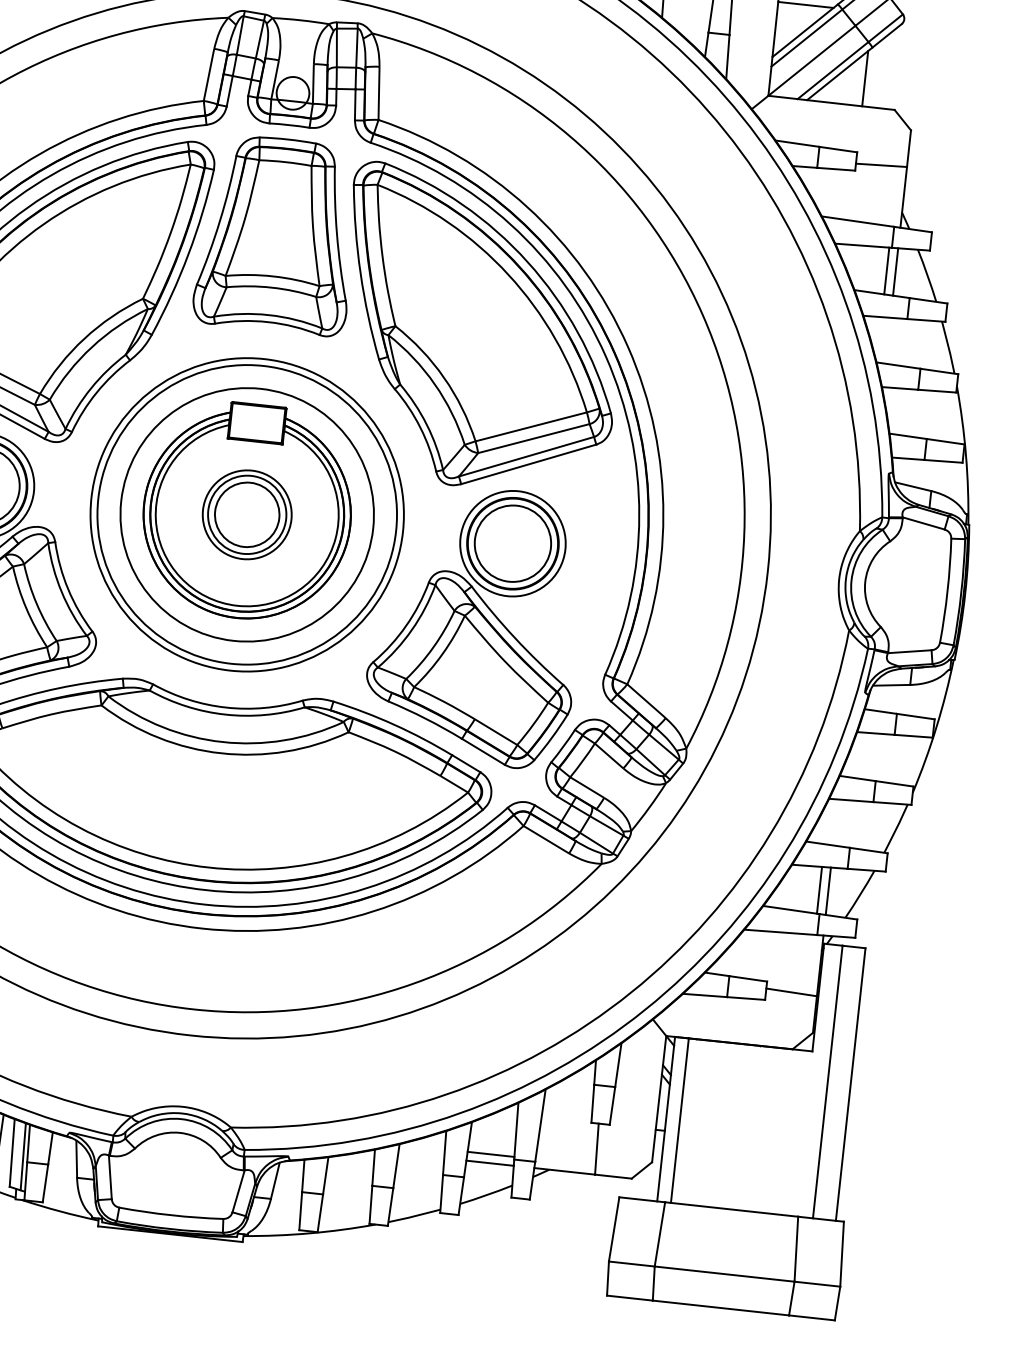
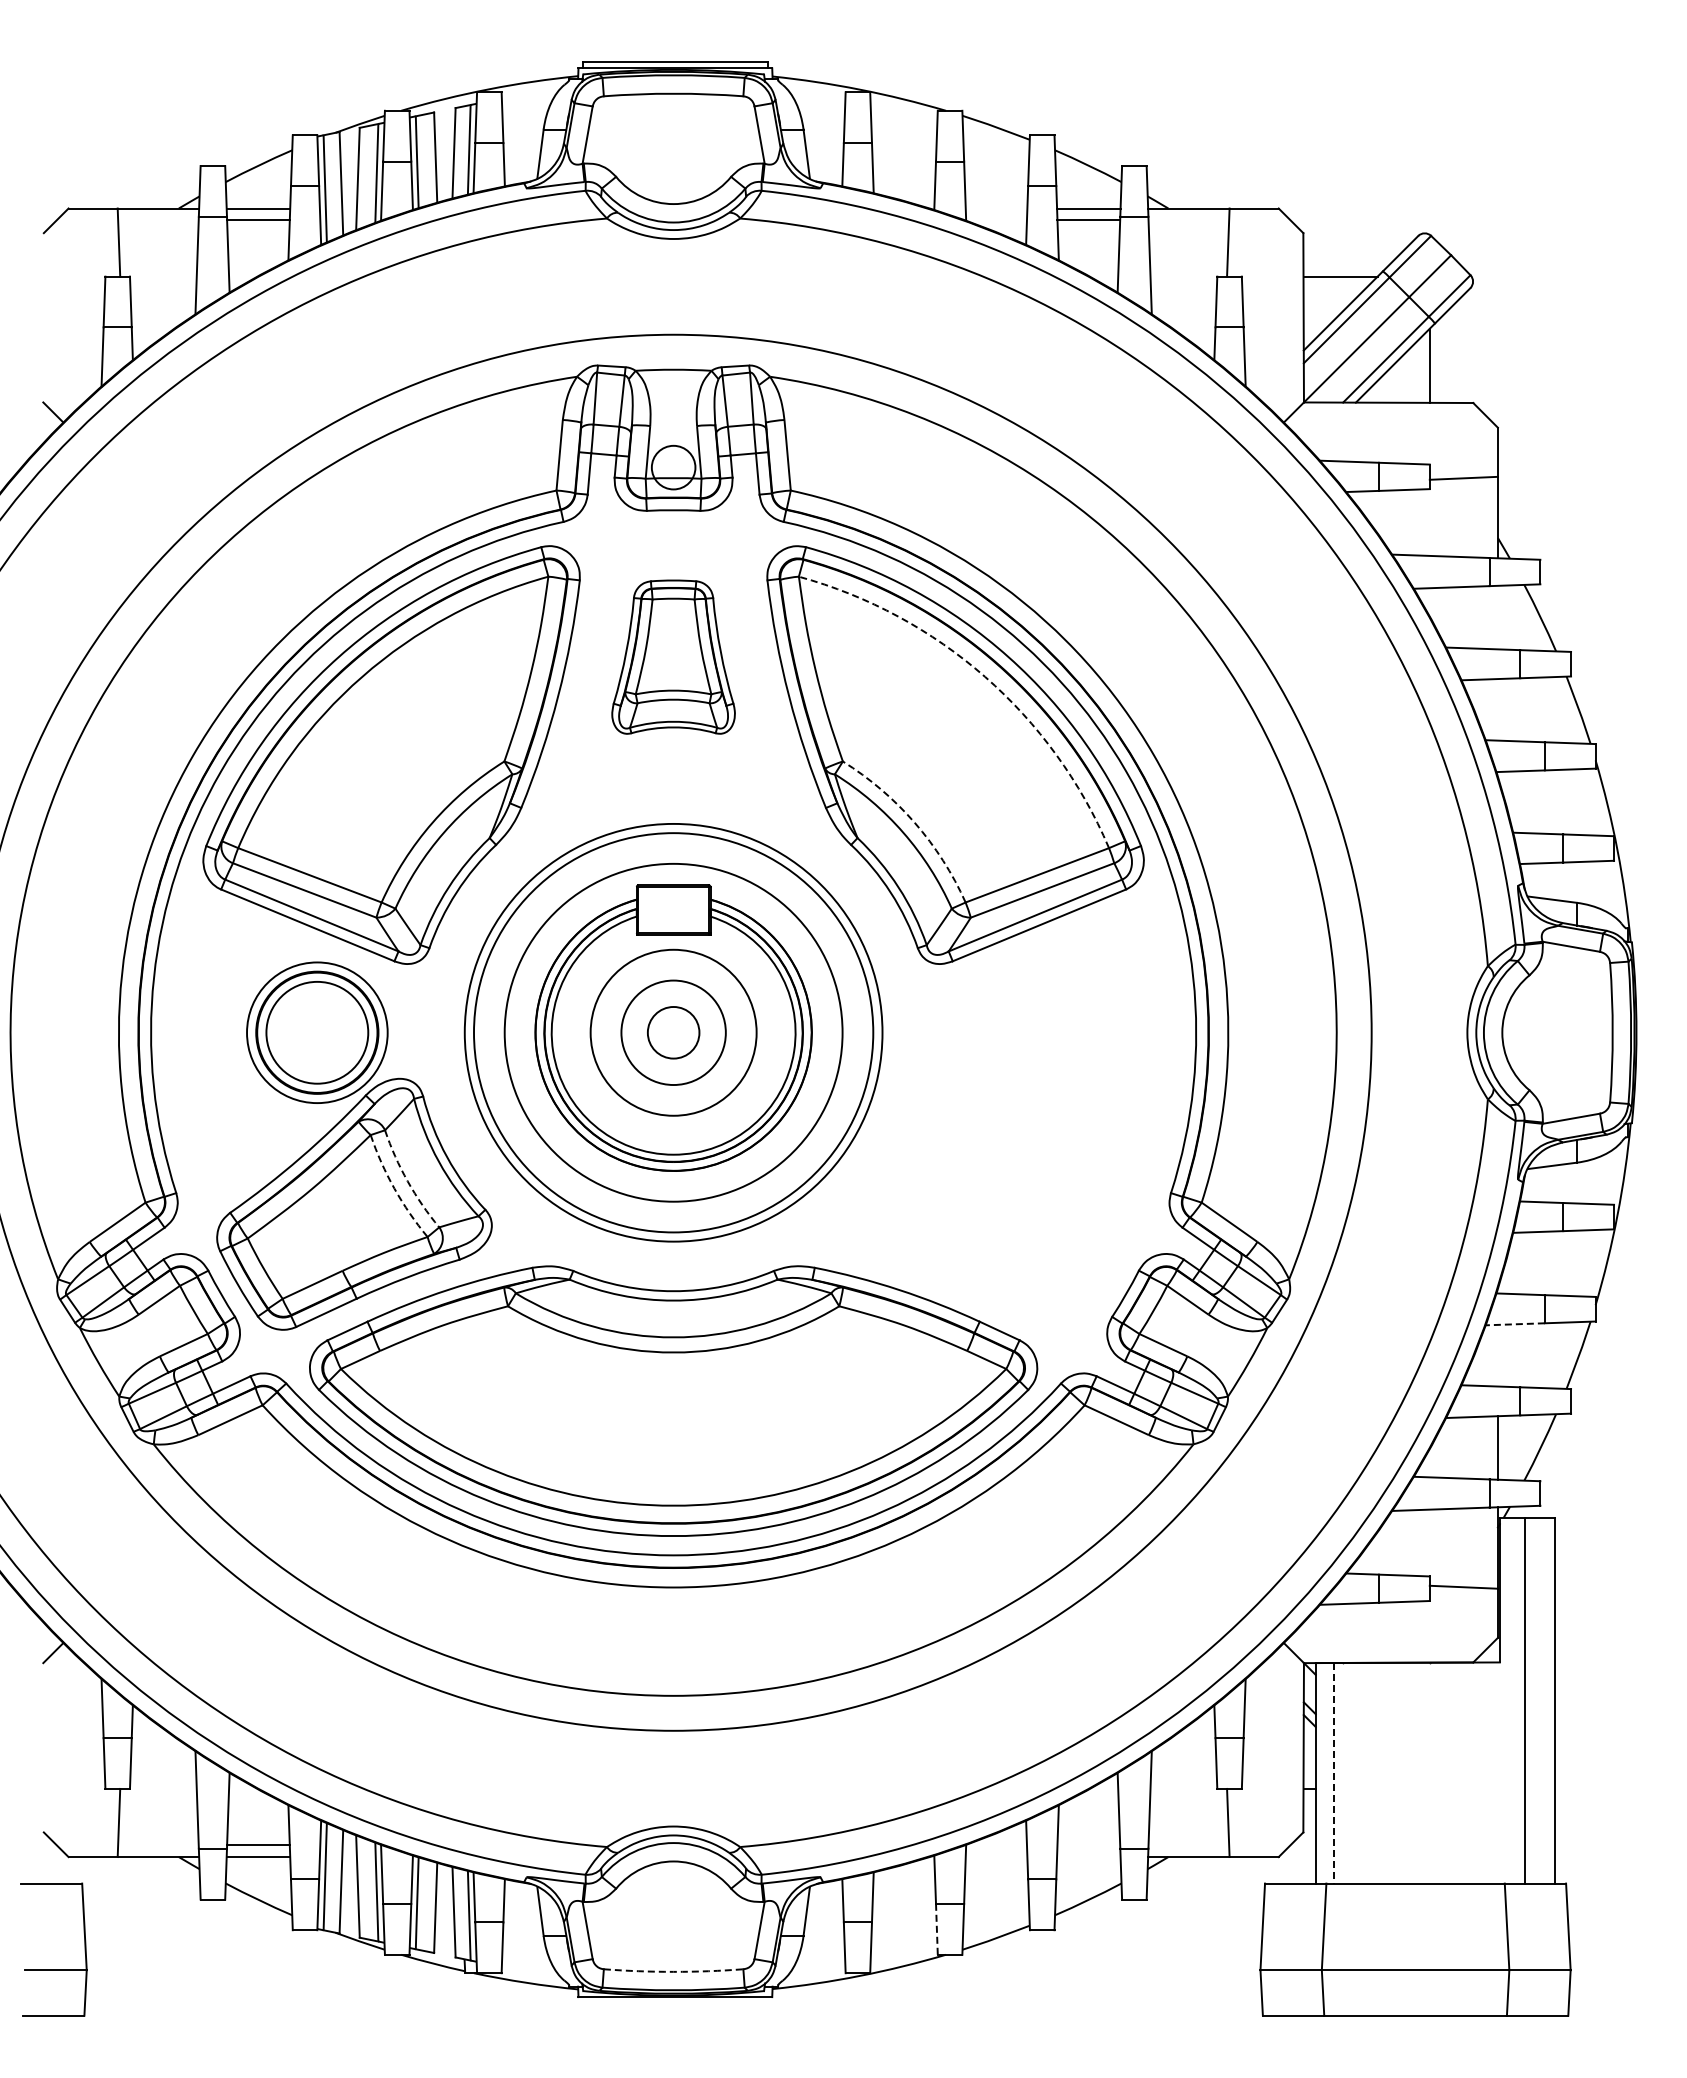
part: (277, 234) -> (673, 656), size x0.6
line: (887, 270) -> (1486, 617), removed
line: (895, 271) -> (1497, 617), removed
arc: (508, 274) -> (985, 676), solid -> dashed
arc: (443, 377) -> (914, 822), solid -> dashed
circle: (247, 514) -> (673, 1032), size x0.6
circle: (247, 514) -> (673, 1032), size x1.4
arc: (36, 604) -> (407, 1181), solid -> dashed
arc: (26, 608) -> (394, 1188), solid -> dashed
part: (475, 624) -> (992, 1145), removed
line: (851, 800) -> (1515, 1324), solid -> dashed
line: (819, 890) -> (1486, 1447), removed
line: (680, 1120) -> (1334, 1773), solid -> dashed
line: (490, 1154) -> (1088, 1845), removed
line: (489, 1163) -> (1088, 1857), removed
line: (370, 1204) -> (936, 1928), solid -> dashed
arc: (171, 1214) -> (673, 1971), solid -> dashed

